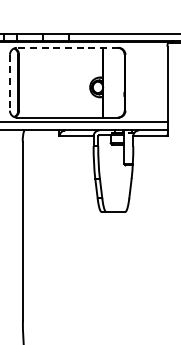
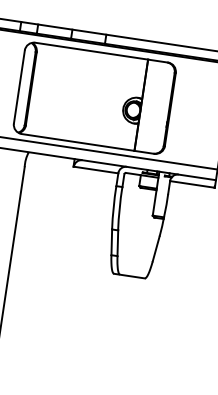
line: (67, 47) -> (101, 52), dashed -> solid
line: (9, 82) -> (18, 86), dashed -> solid

